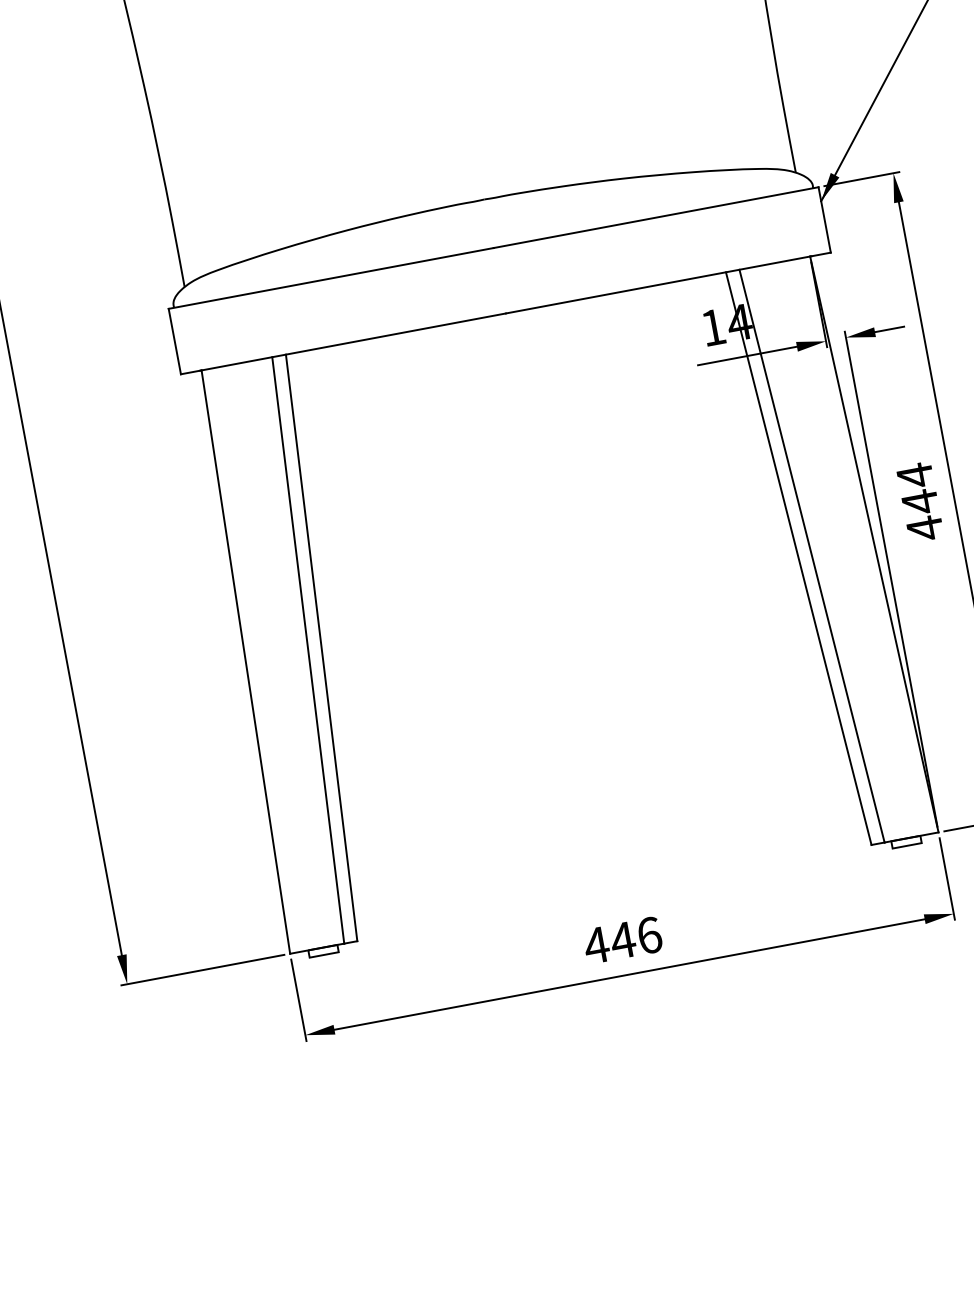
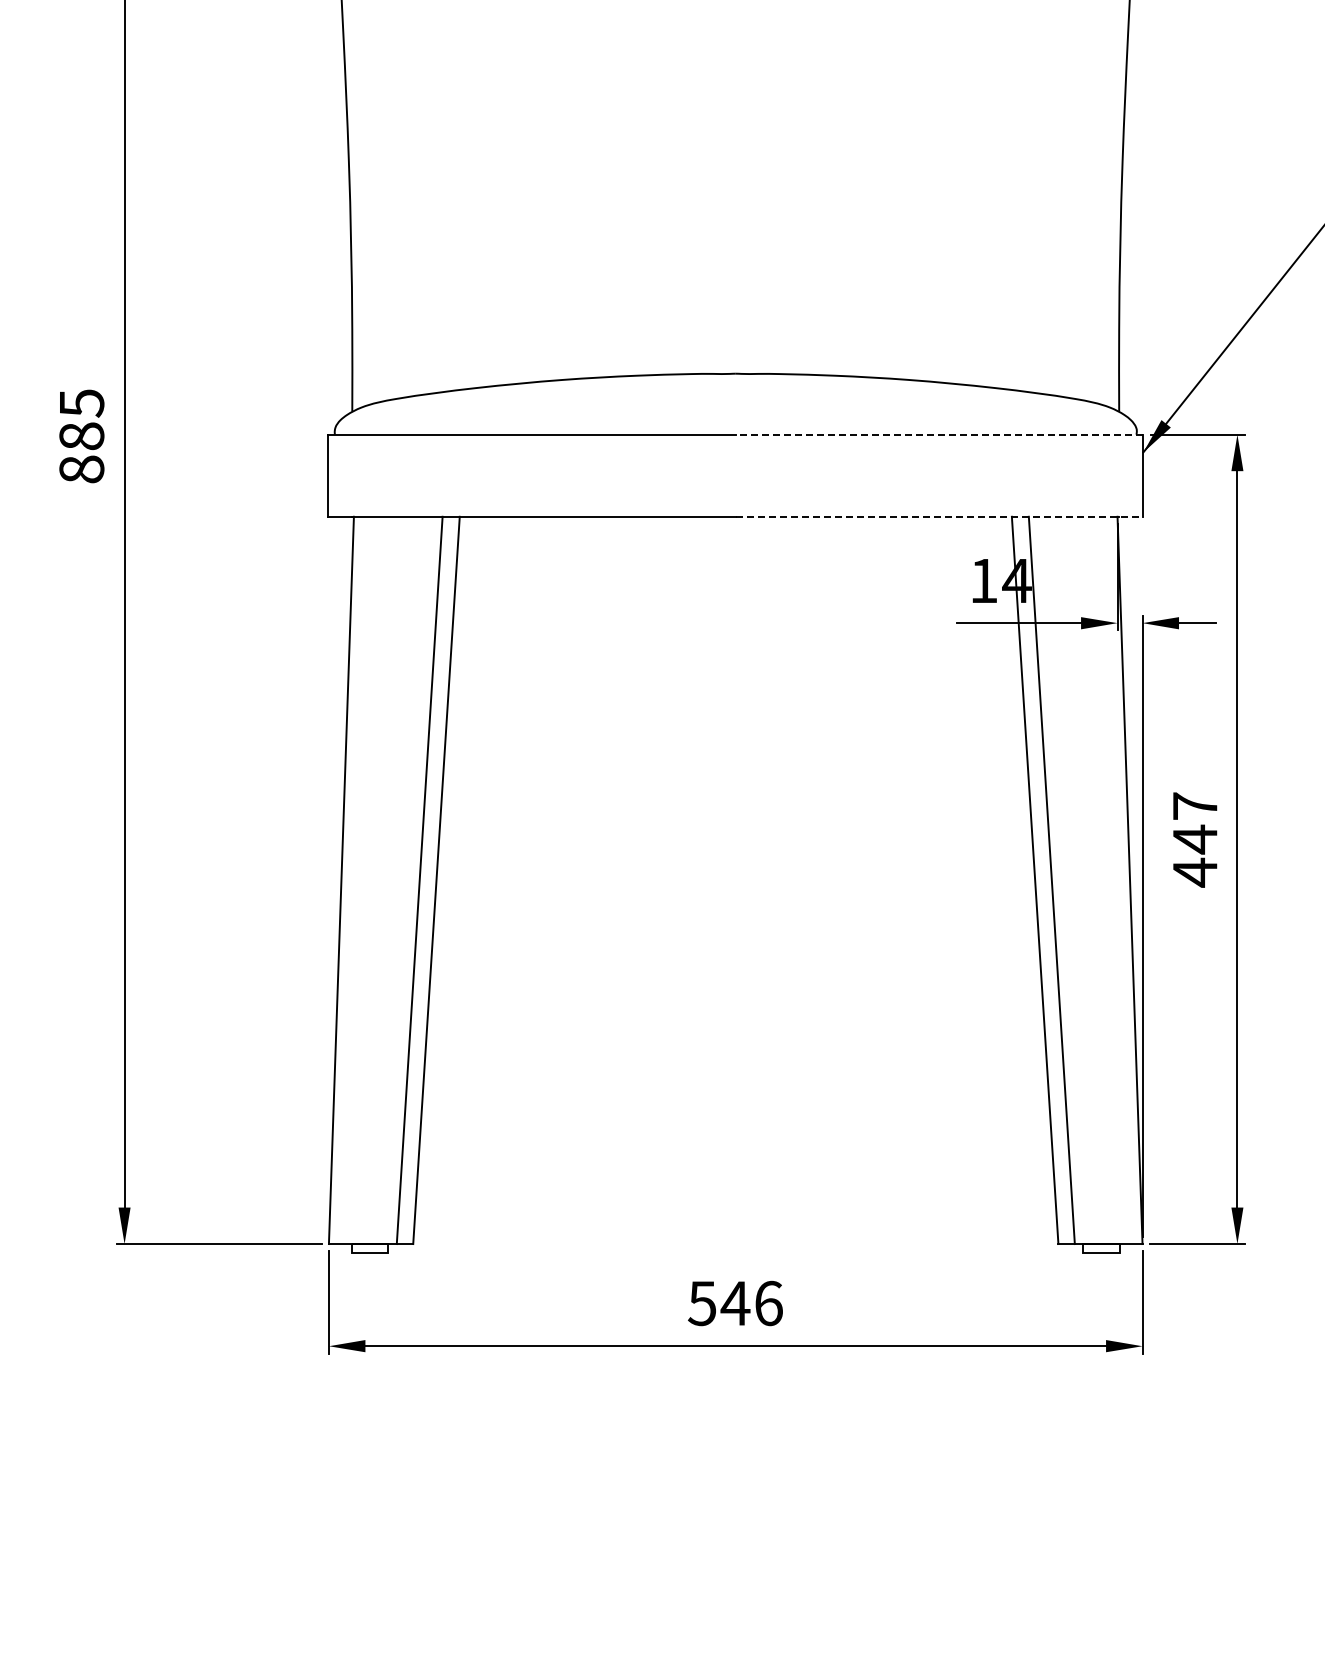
line: (656, 217) -> (939, 434), solid -> dashed
line: (668, 282) -> (939, 516), solid -> dashed
text: (915, 475) -> (1195, 806), 444 -> 447
text: (596, 945) -> (702, 1303), 446 -> 546

